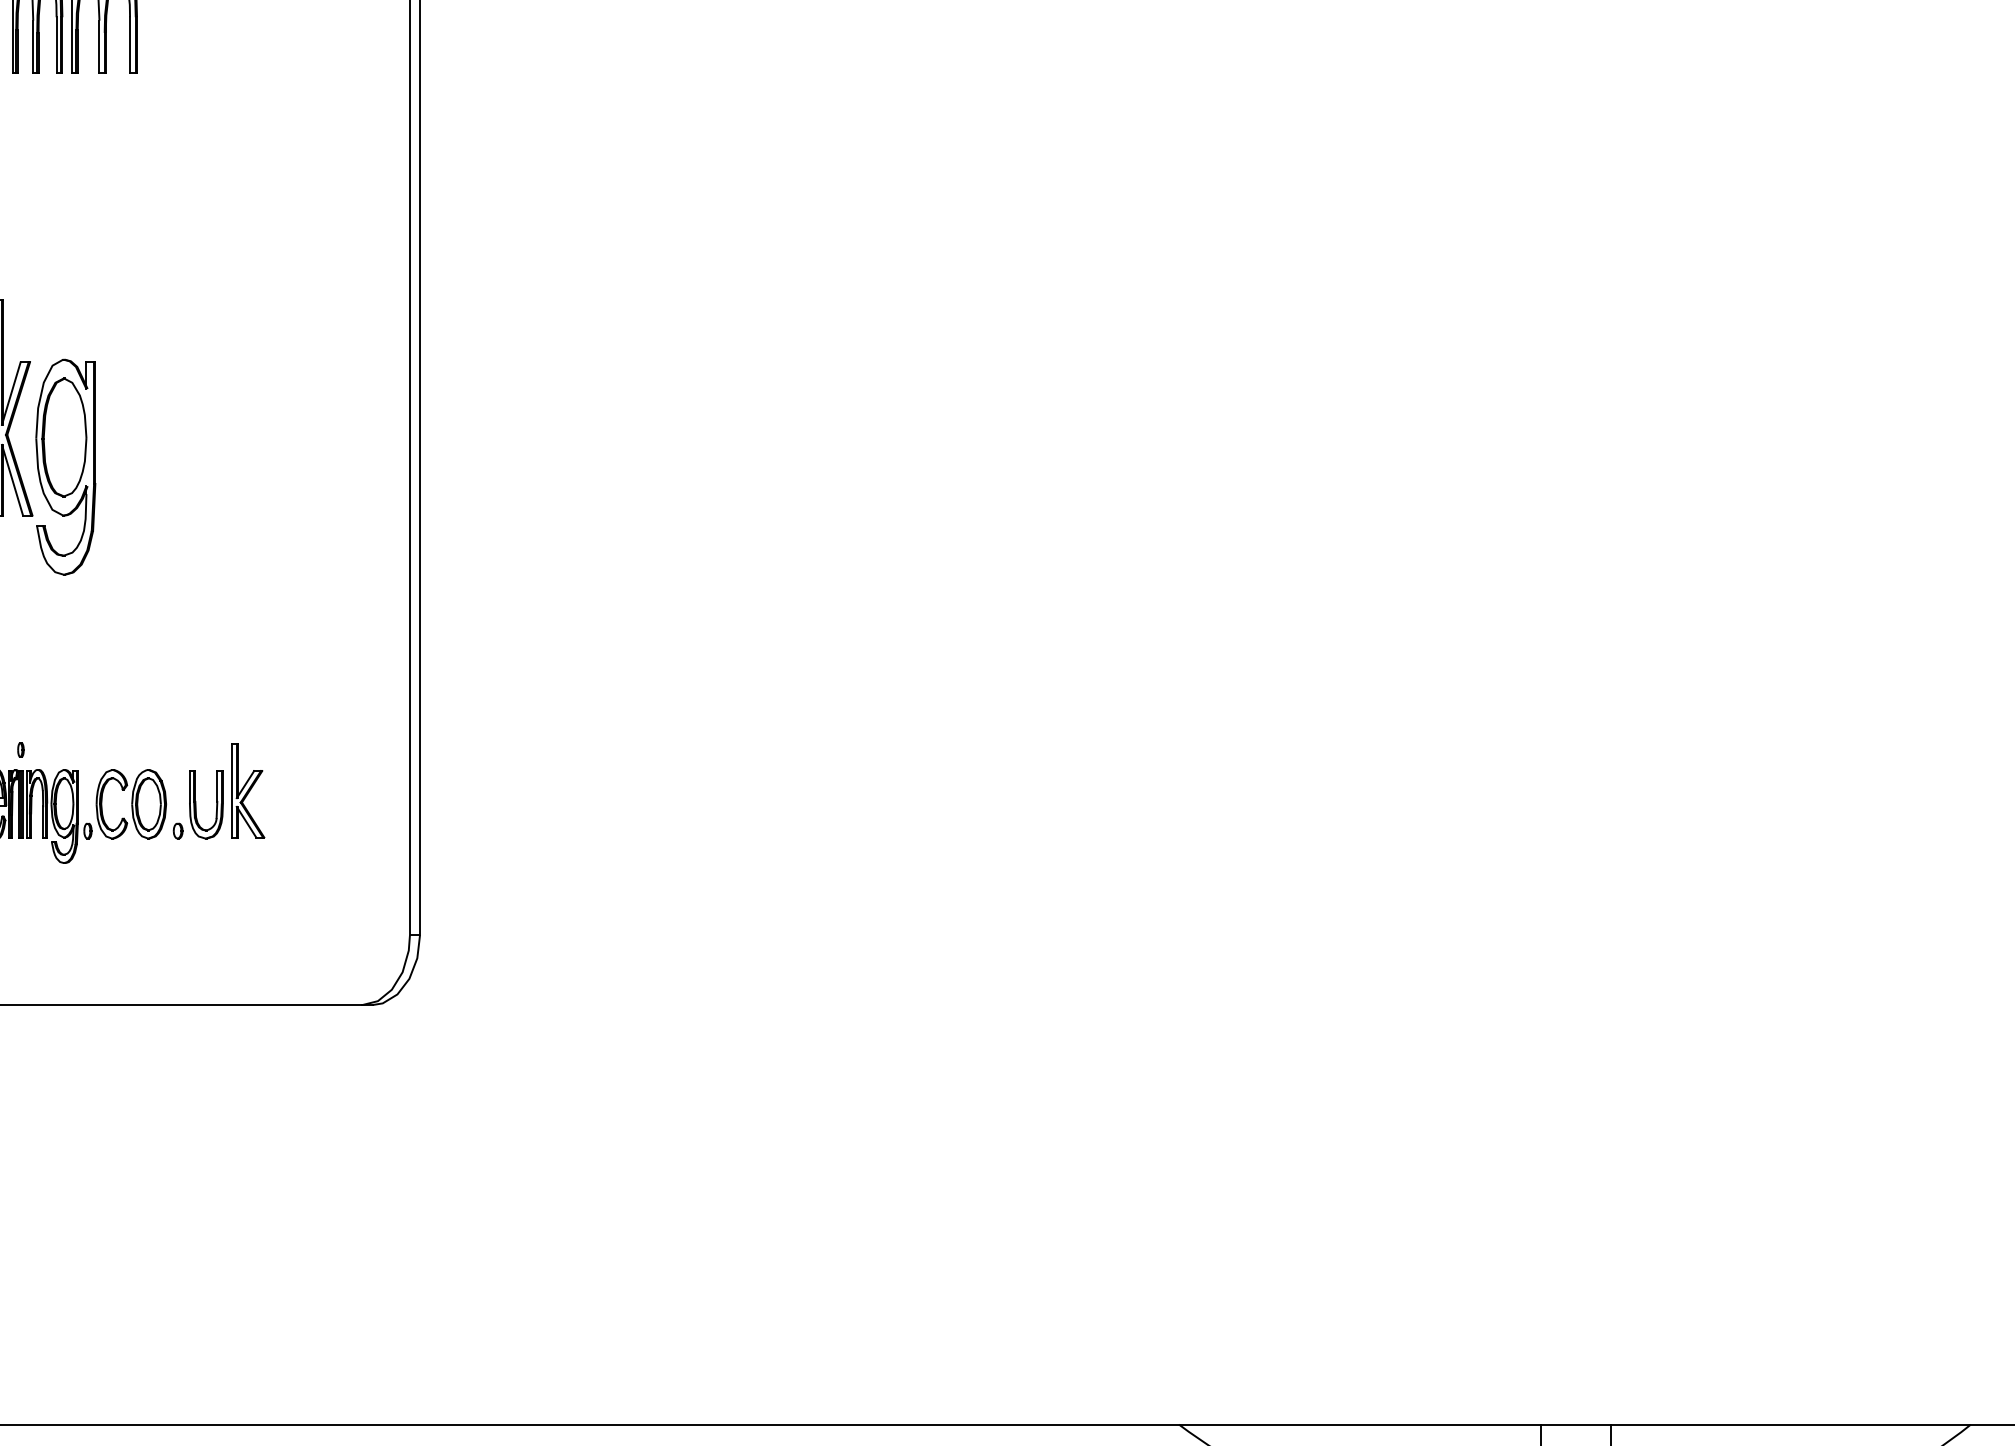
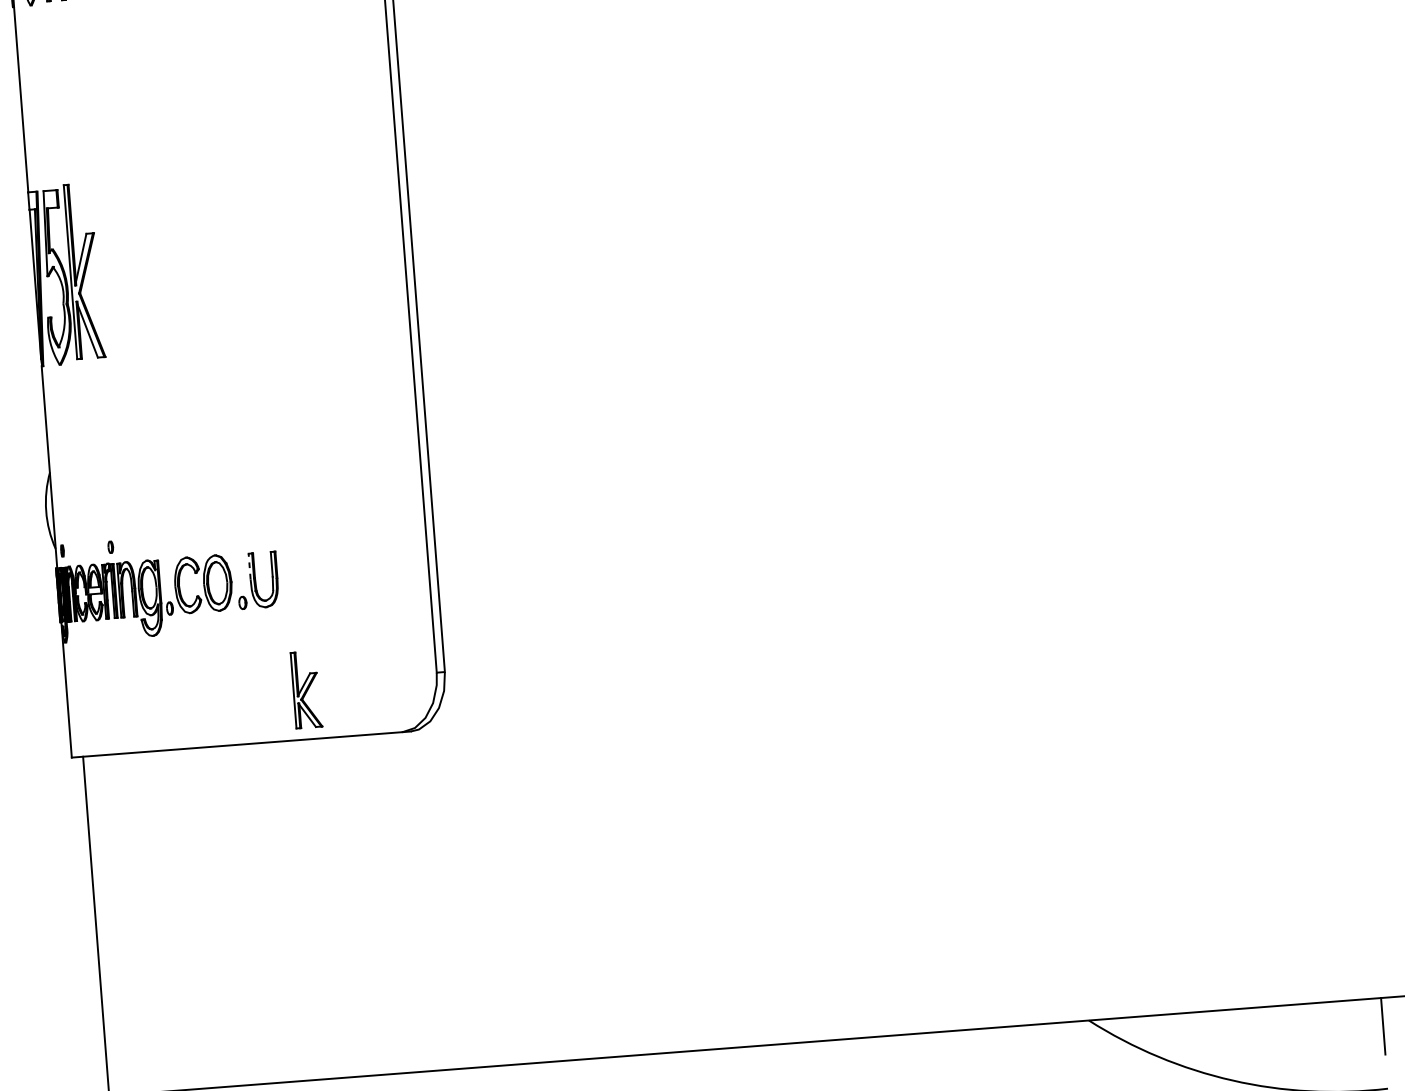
part: (65, 466) -> (129, 315), removed
line: (189, 786) -> (249, 566), solid -> dashed
part: (248, 790) -> (306, 689), moved

